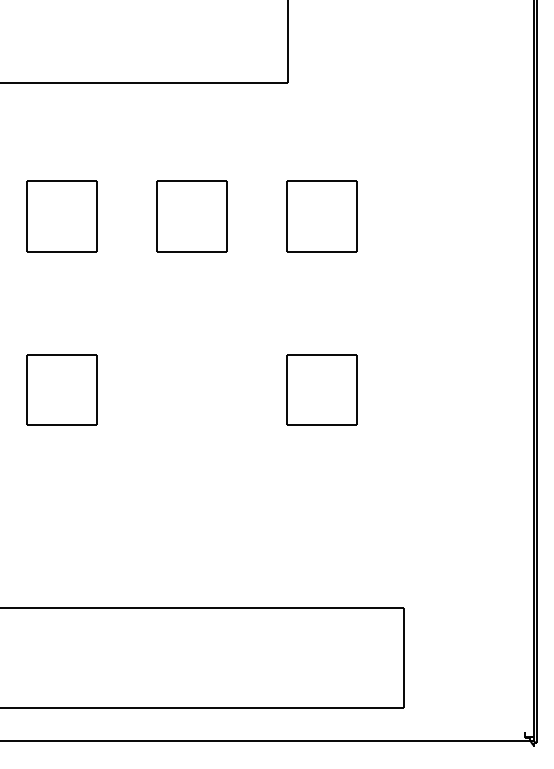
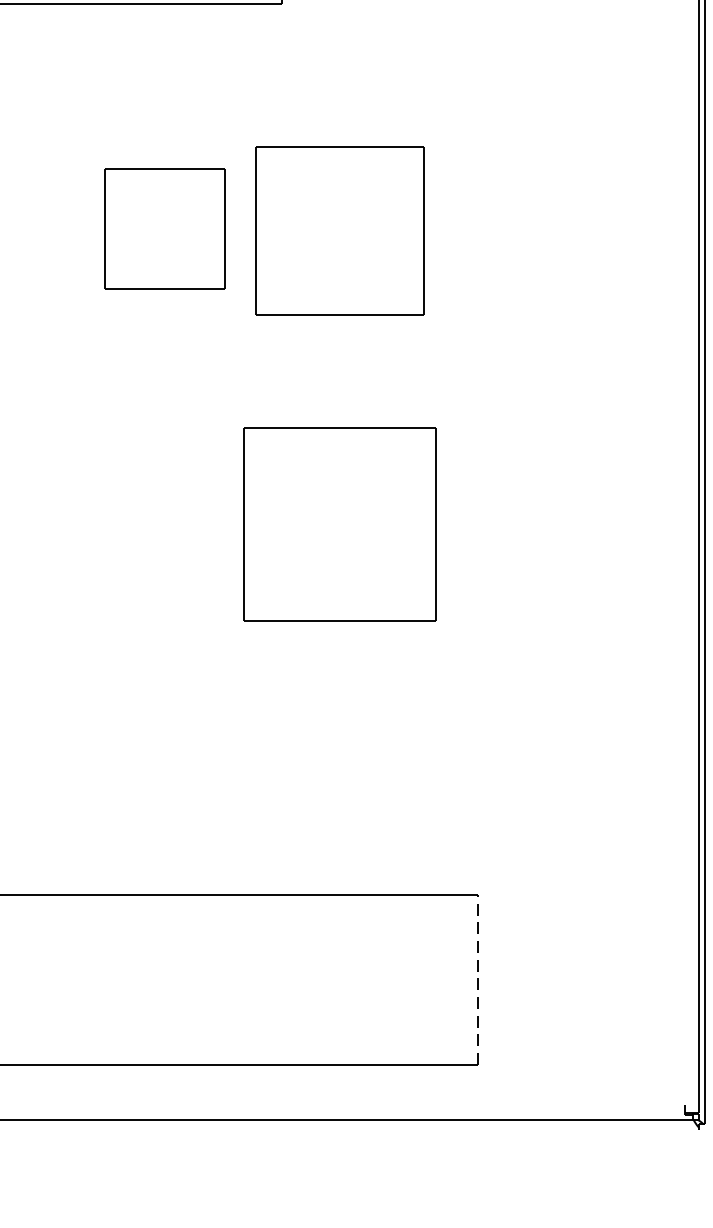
part: (191, 216) -> (164, 228), moved
part: (321, 216) -> (338, 229), size x1.4
part: (321, 389) -> (338, 523), size x1.6
line: (403, 657) -> (478, 978), solid -> dashed

